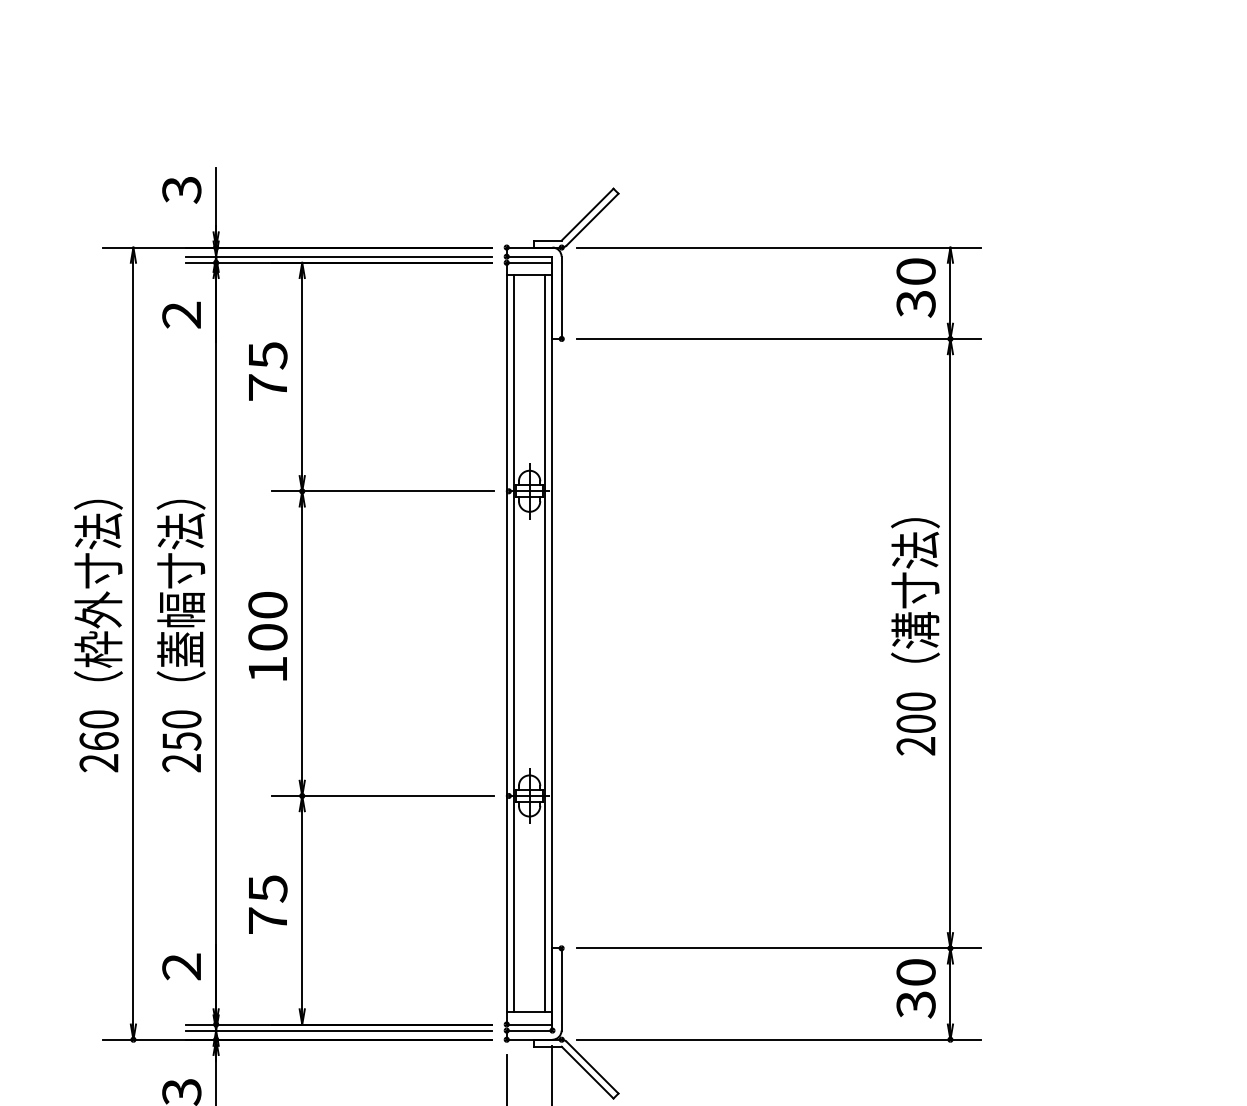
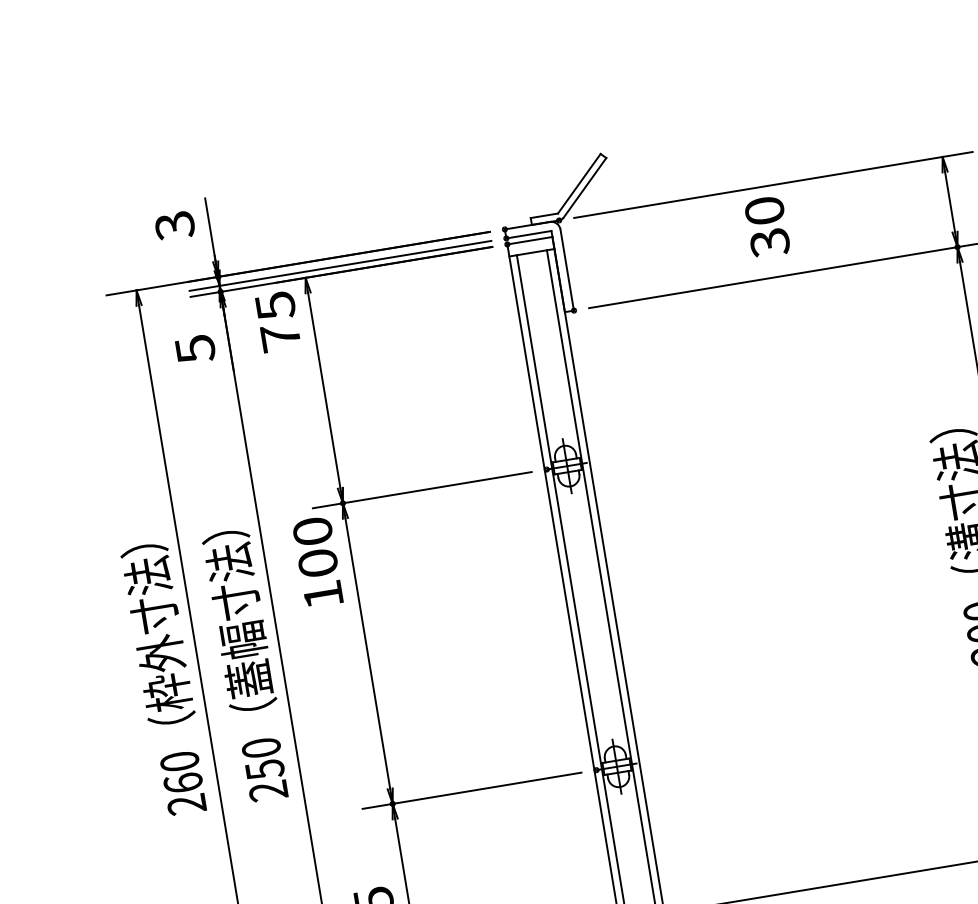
text: (915, 287) -> (766, 226), moved
text: (181, 315) -> (195, 349), 2 -> 5
text: (268, 371) -> (278, 321), moved
text: (267, 636) -> (317, 562), moved

